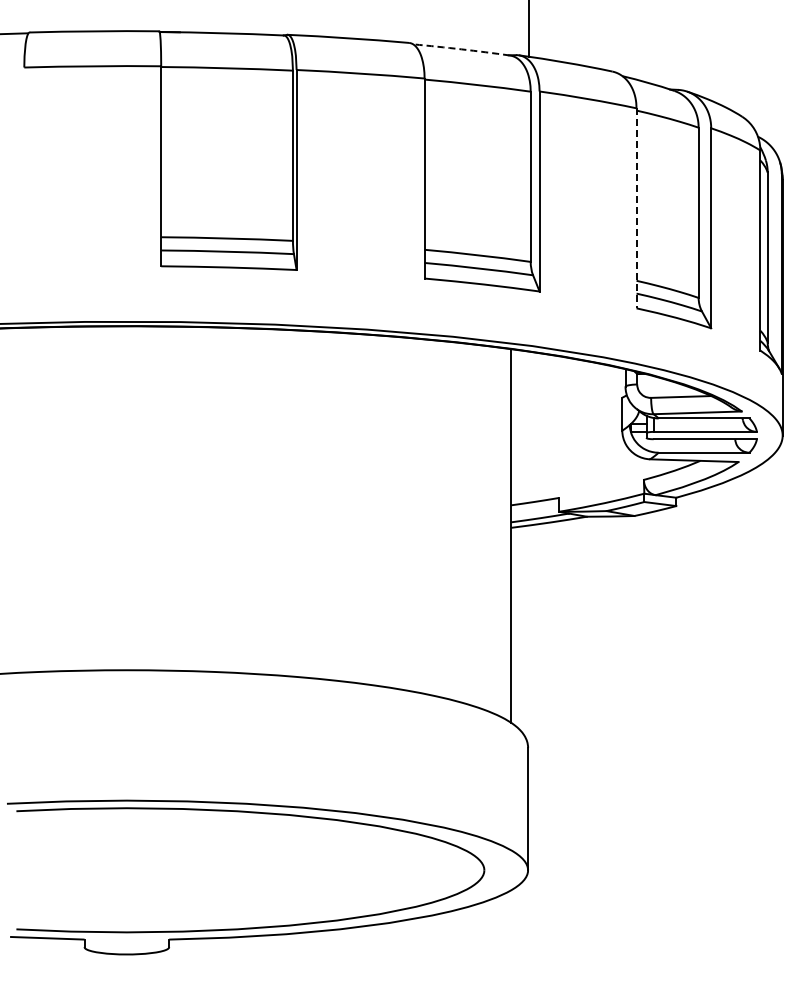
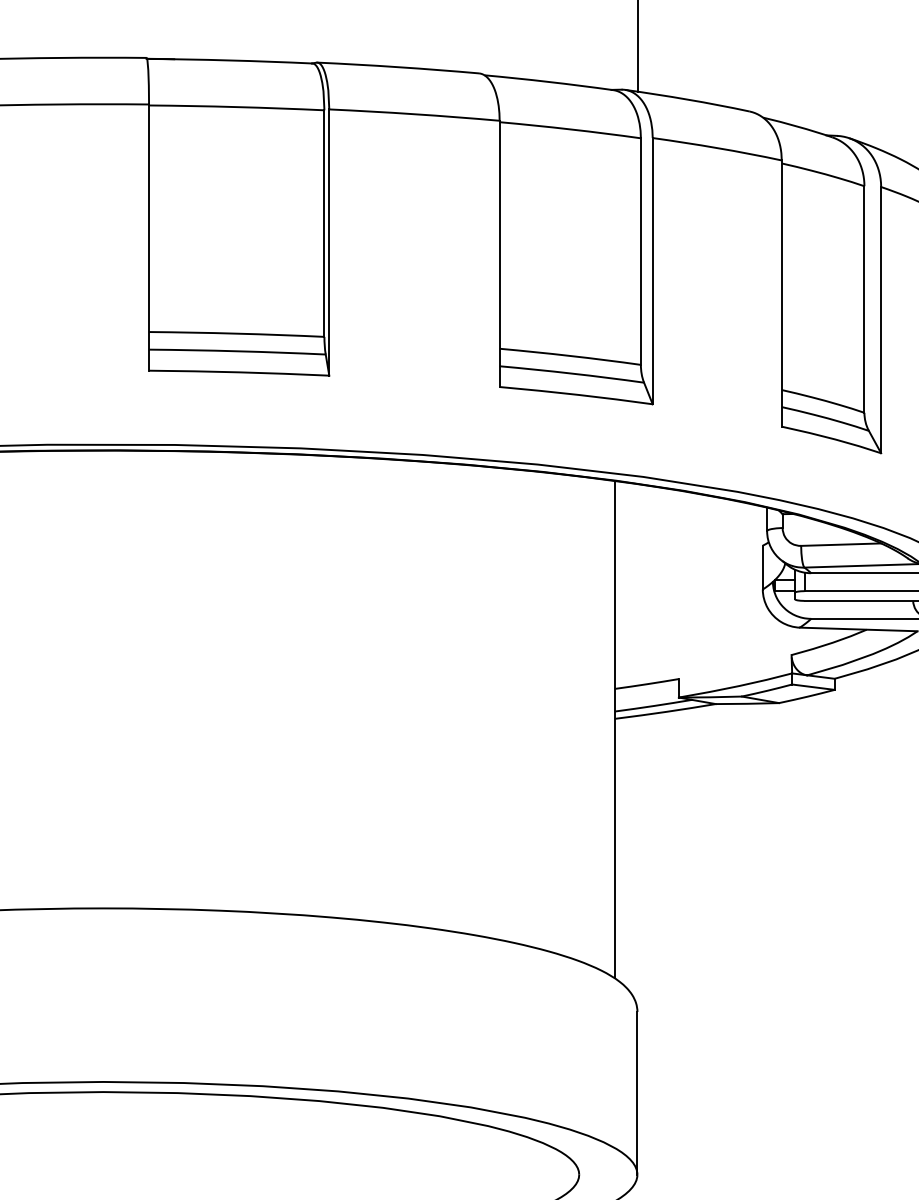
arc: (461, 49) -> (548, 82), dashed -> solid
line: (636, 208) -> (781, 293), dashed -> solid

